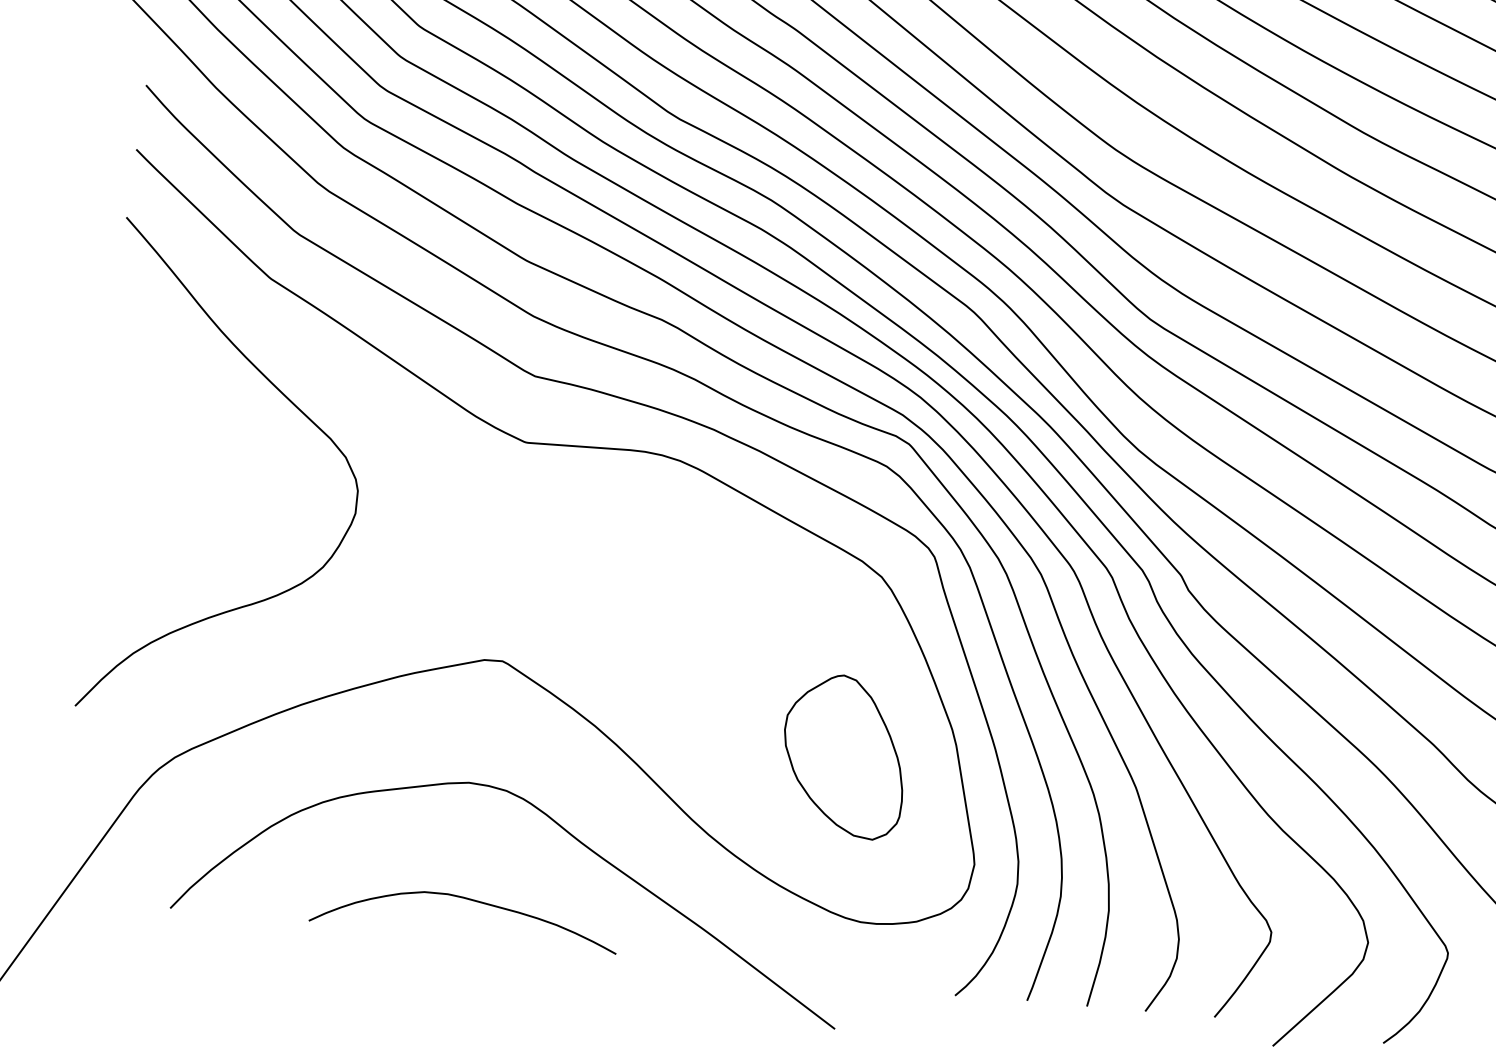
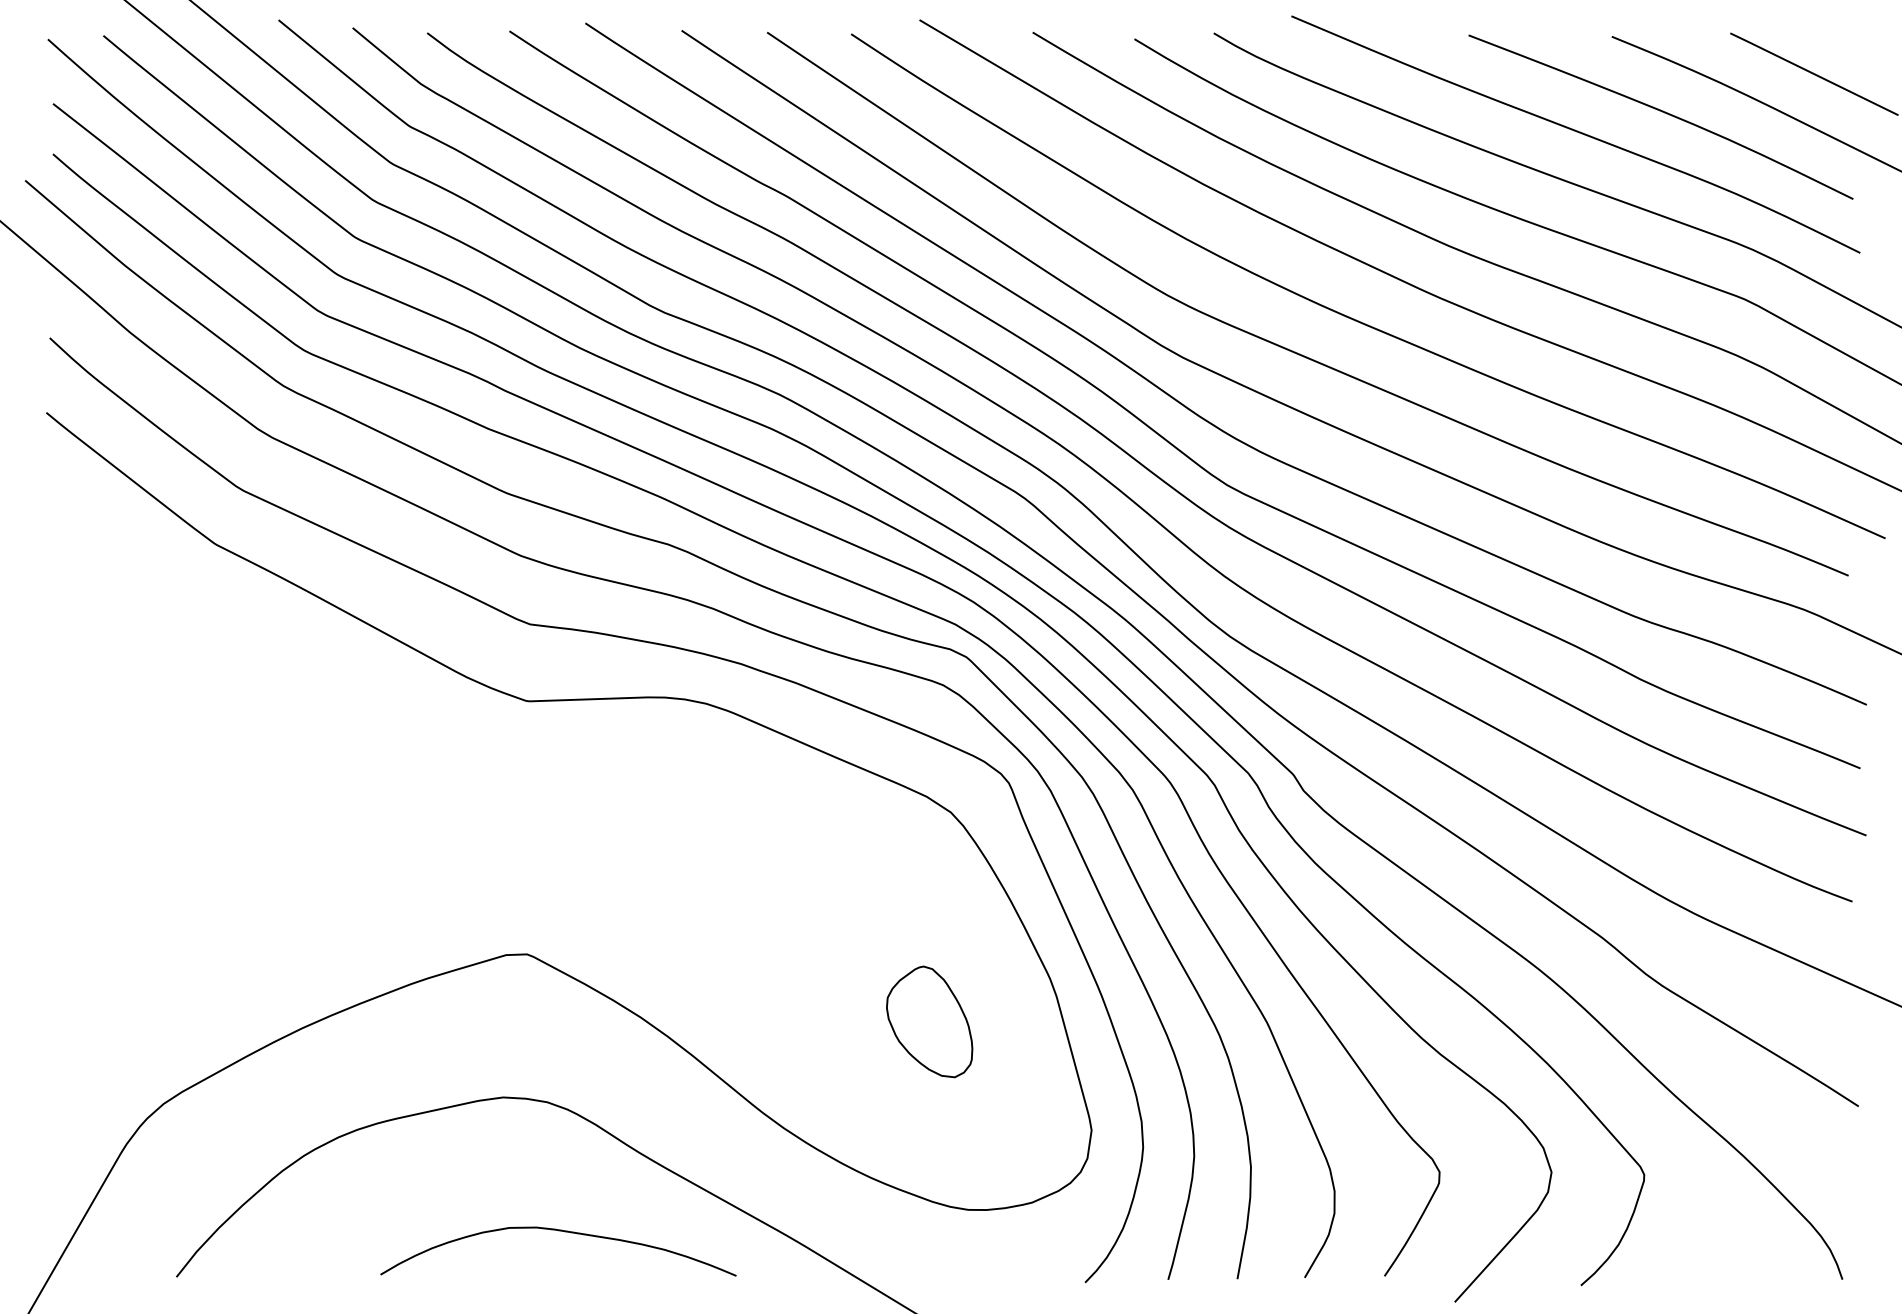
curve: (292, 404) -> (255, 685), removed
part: (844, 755) -> (929, 1021), size x0.6
curve: (471, 901) -> (564, 1232), moved

